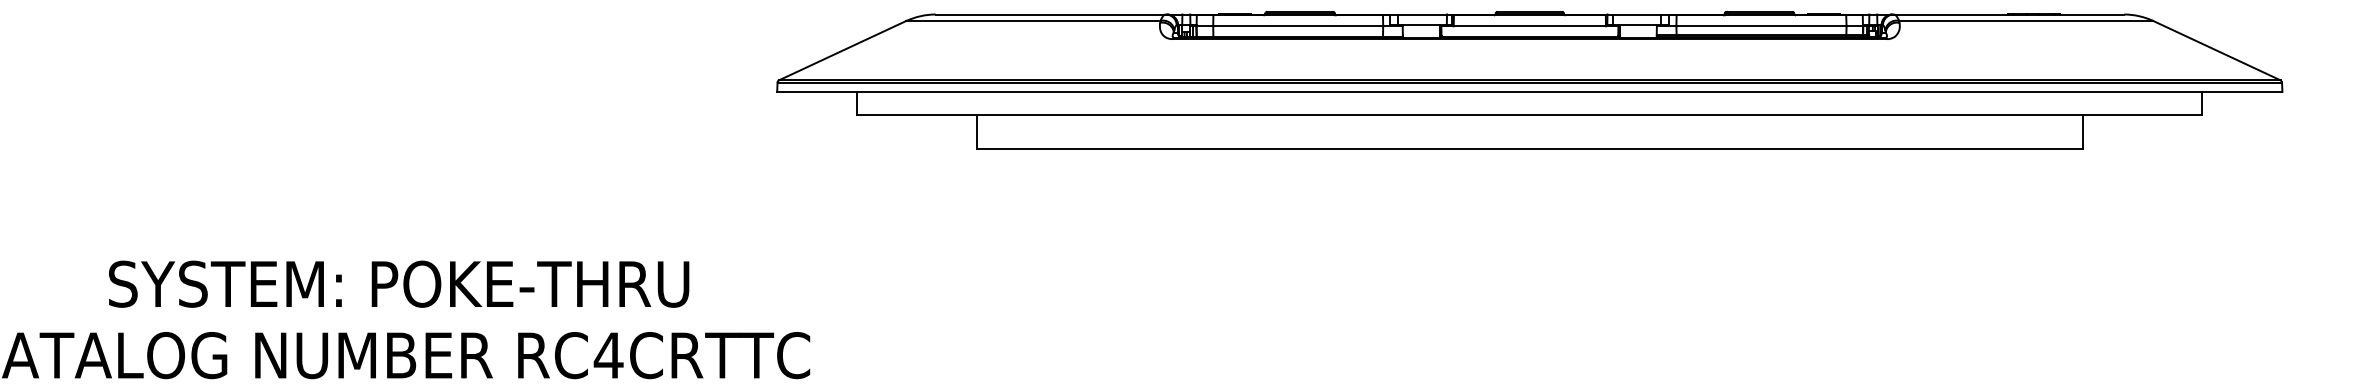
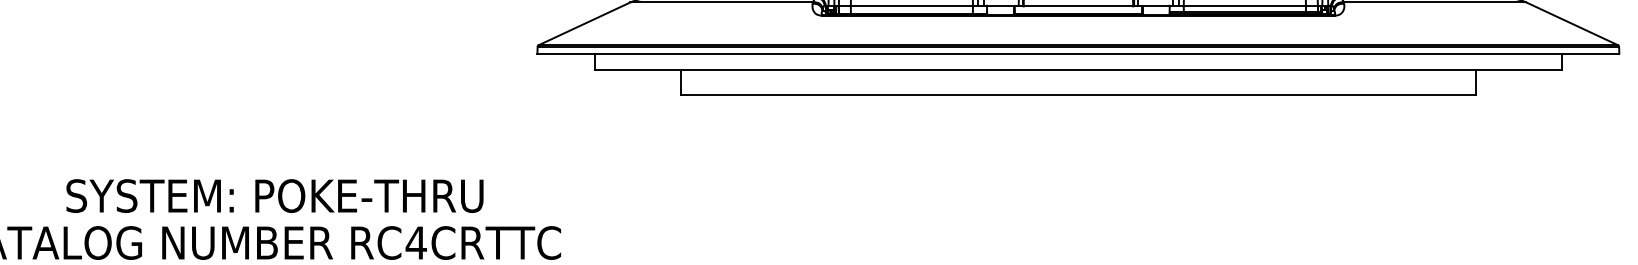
text: (399, 283) -> (275, 195), moved

